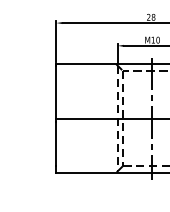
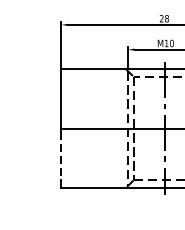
line: (56, 144) -> (61, 156), solid -> dashed

